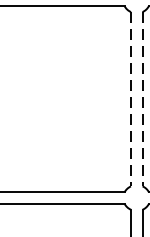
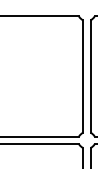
line: (131, 100) -> (83, 77), dashed -> solid
line: (142, 100) -> (90, 77), dashed -> solid

